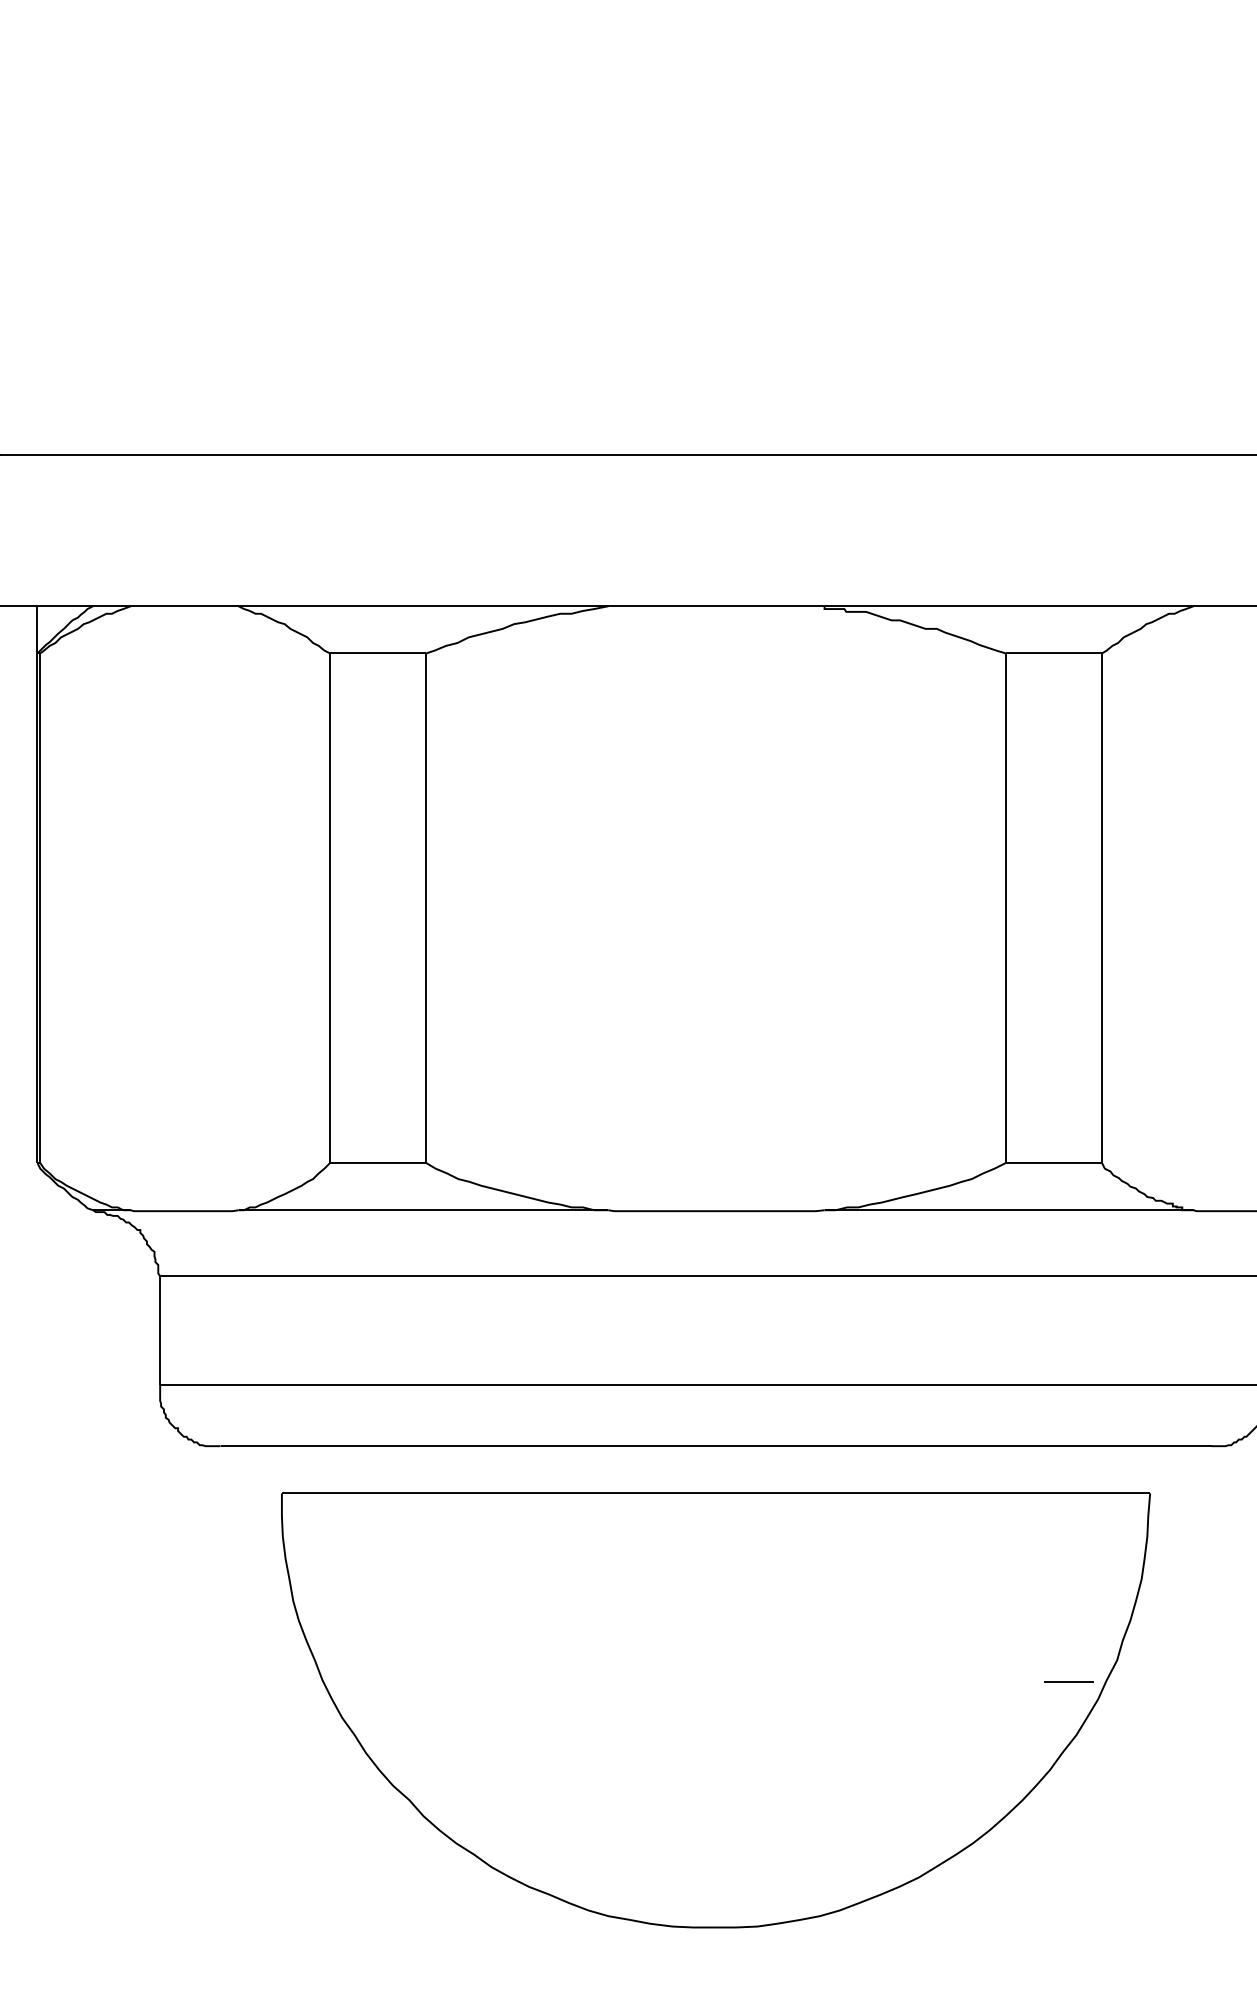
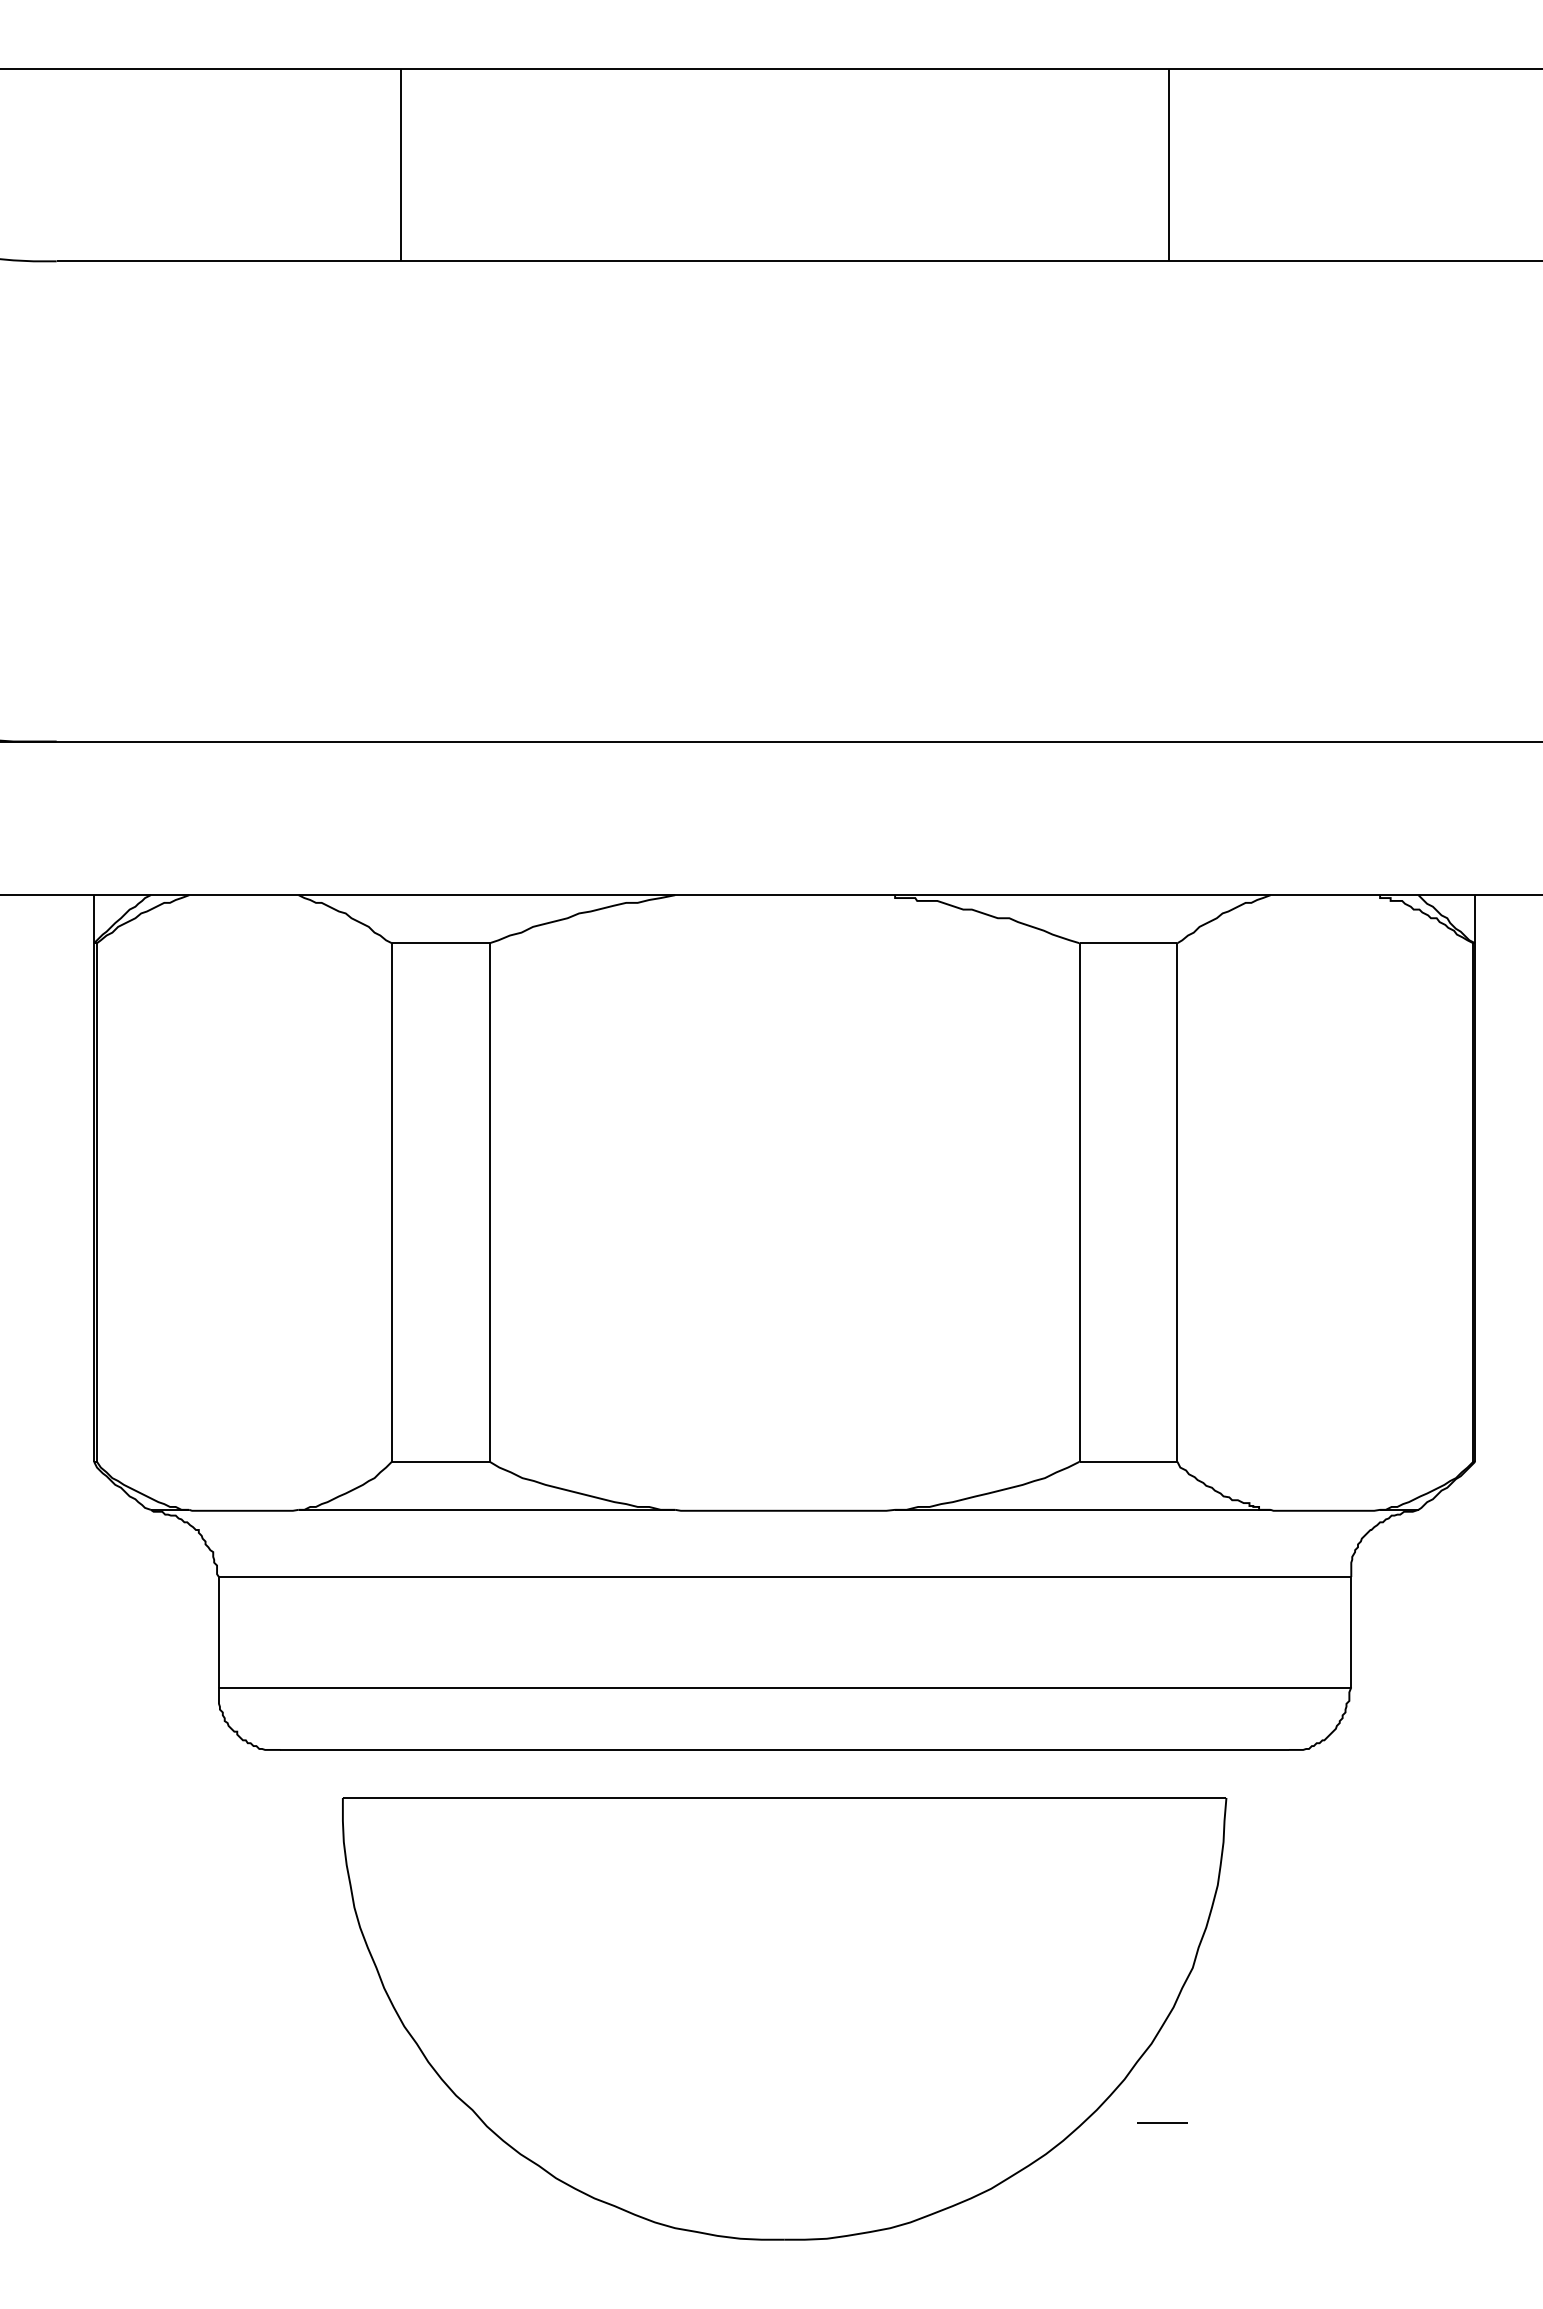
line: (1068, 1681) -> (1162, 2122), moved

